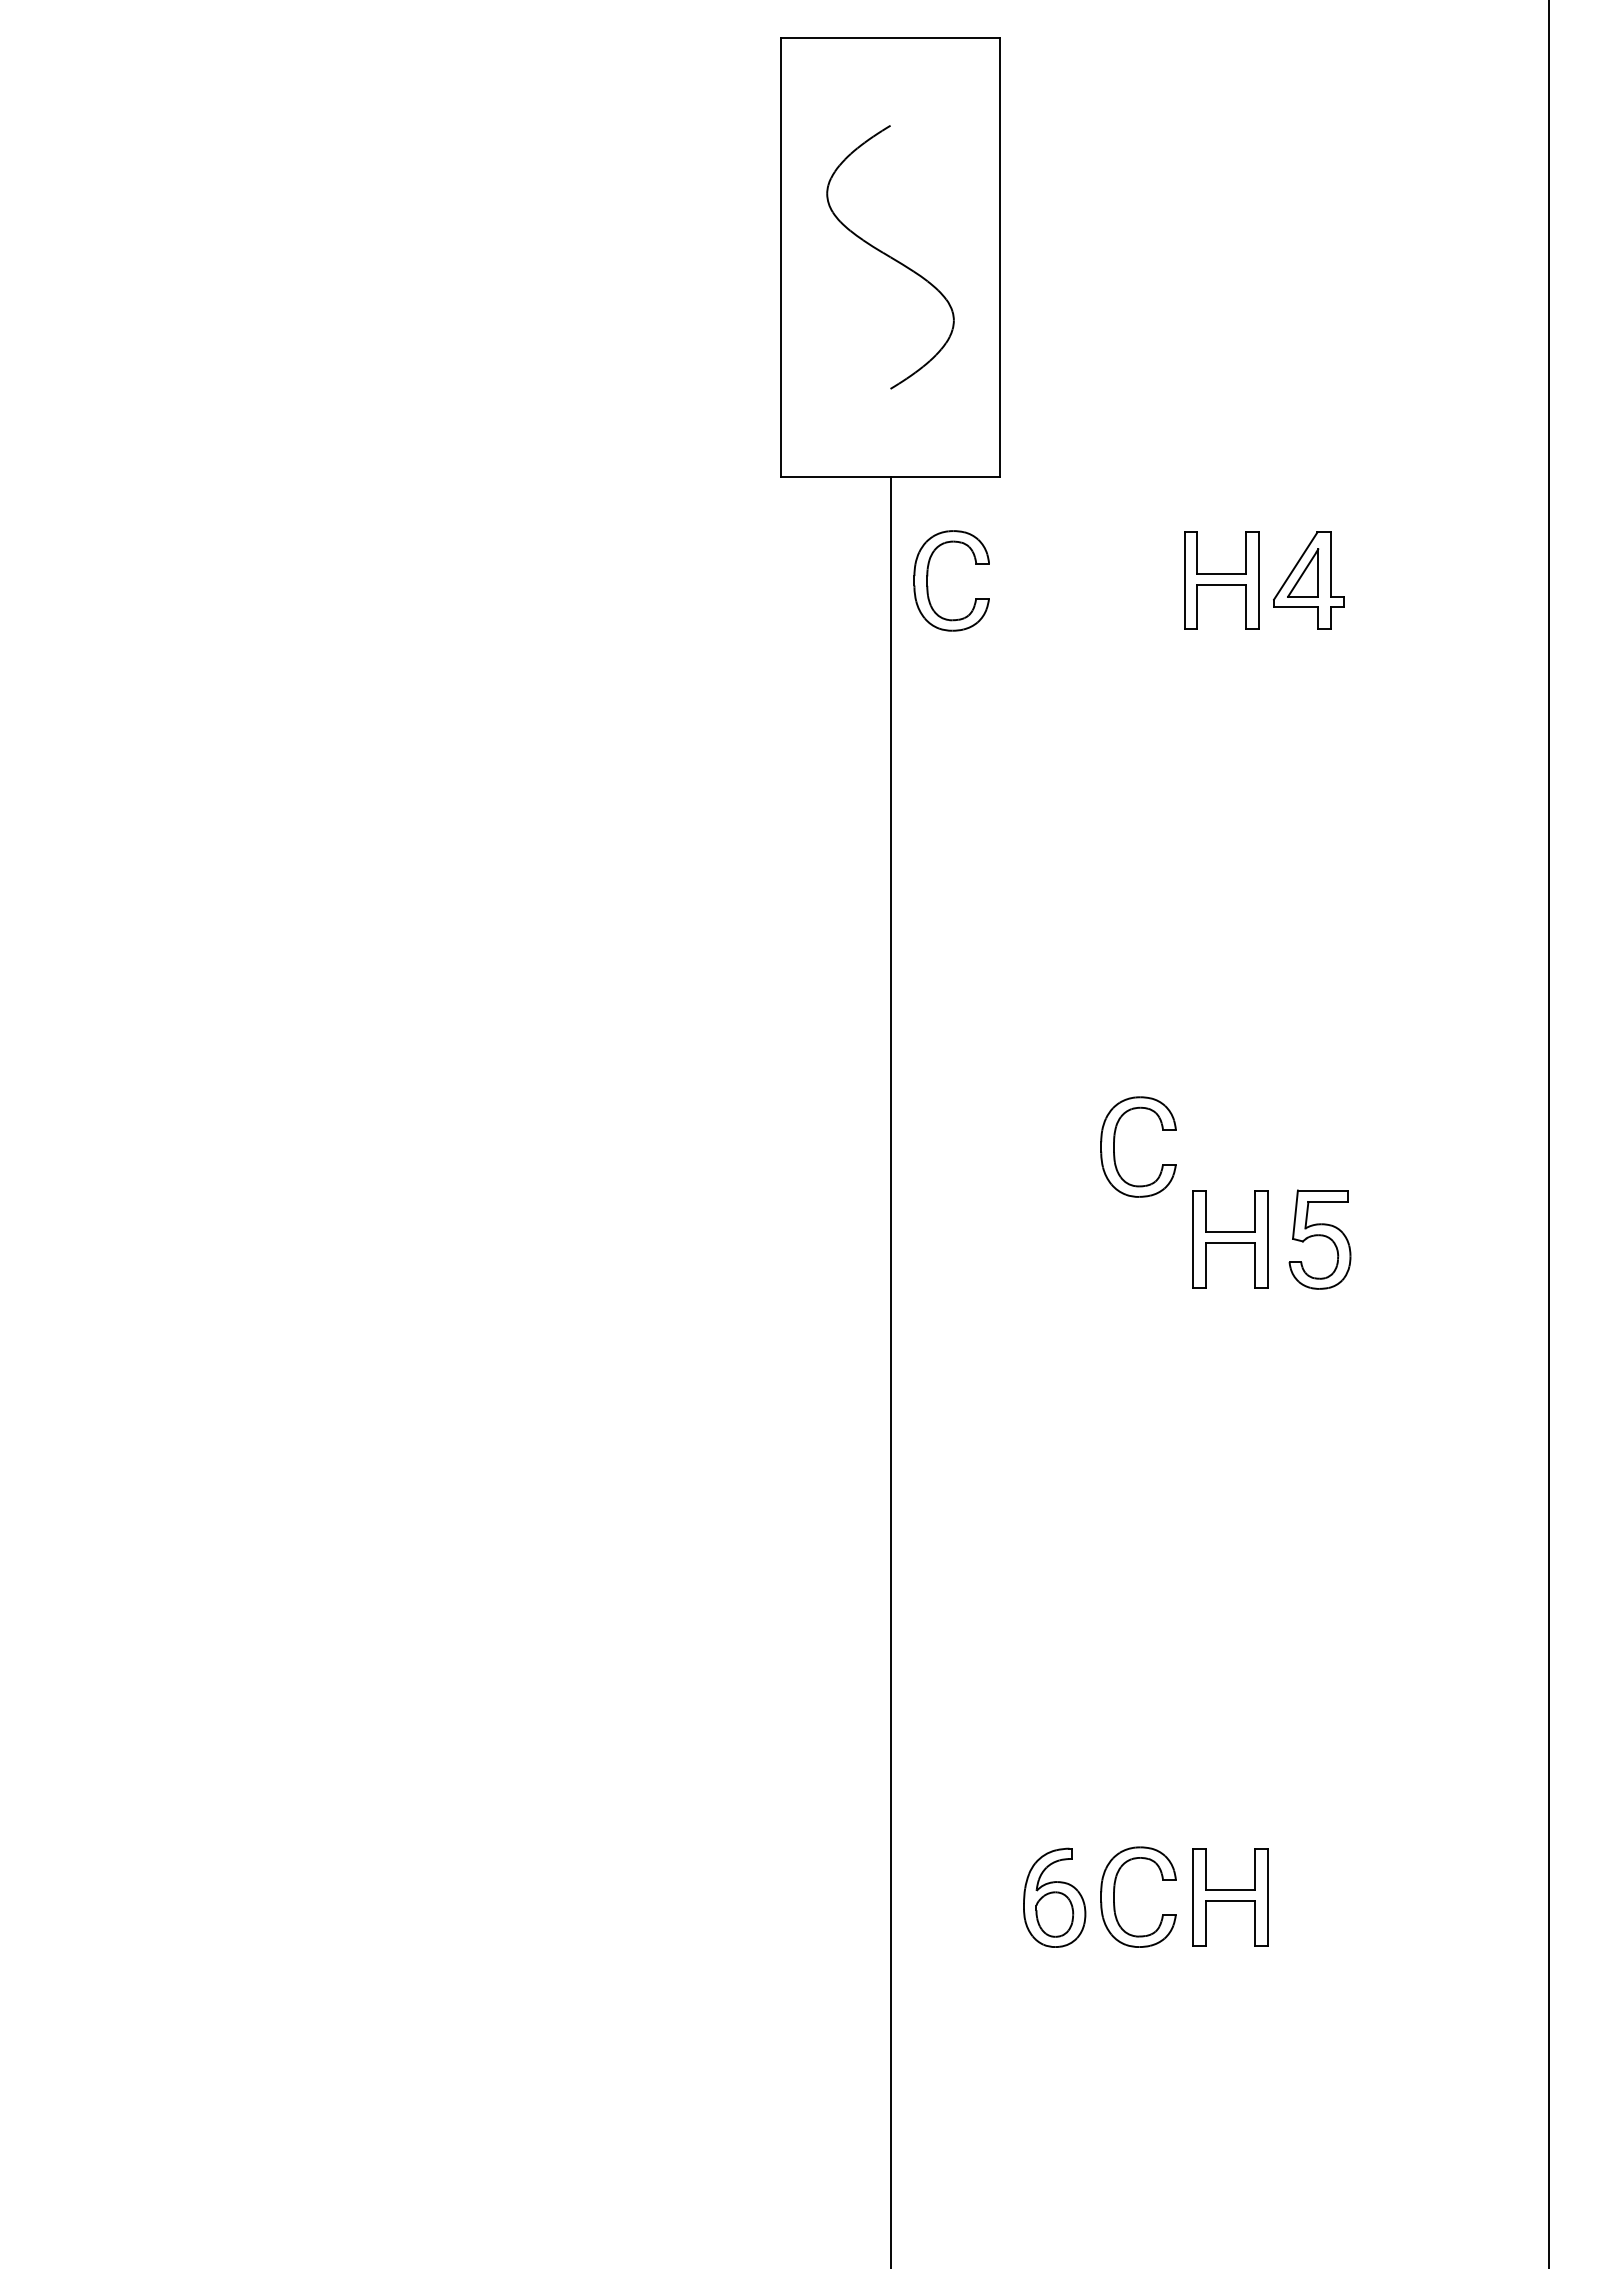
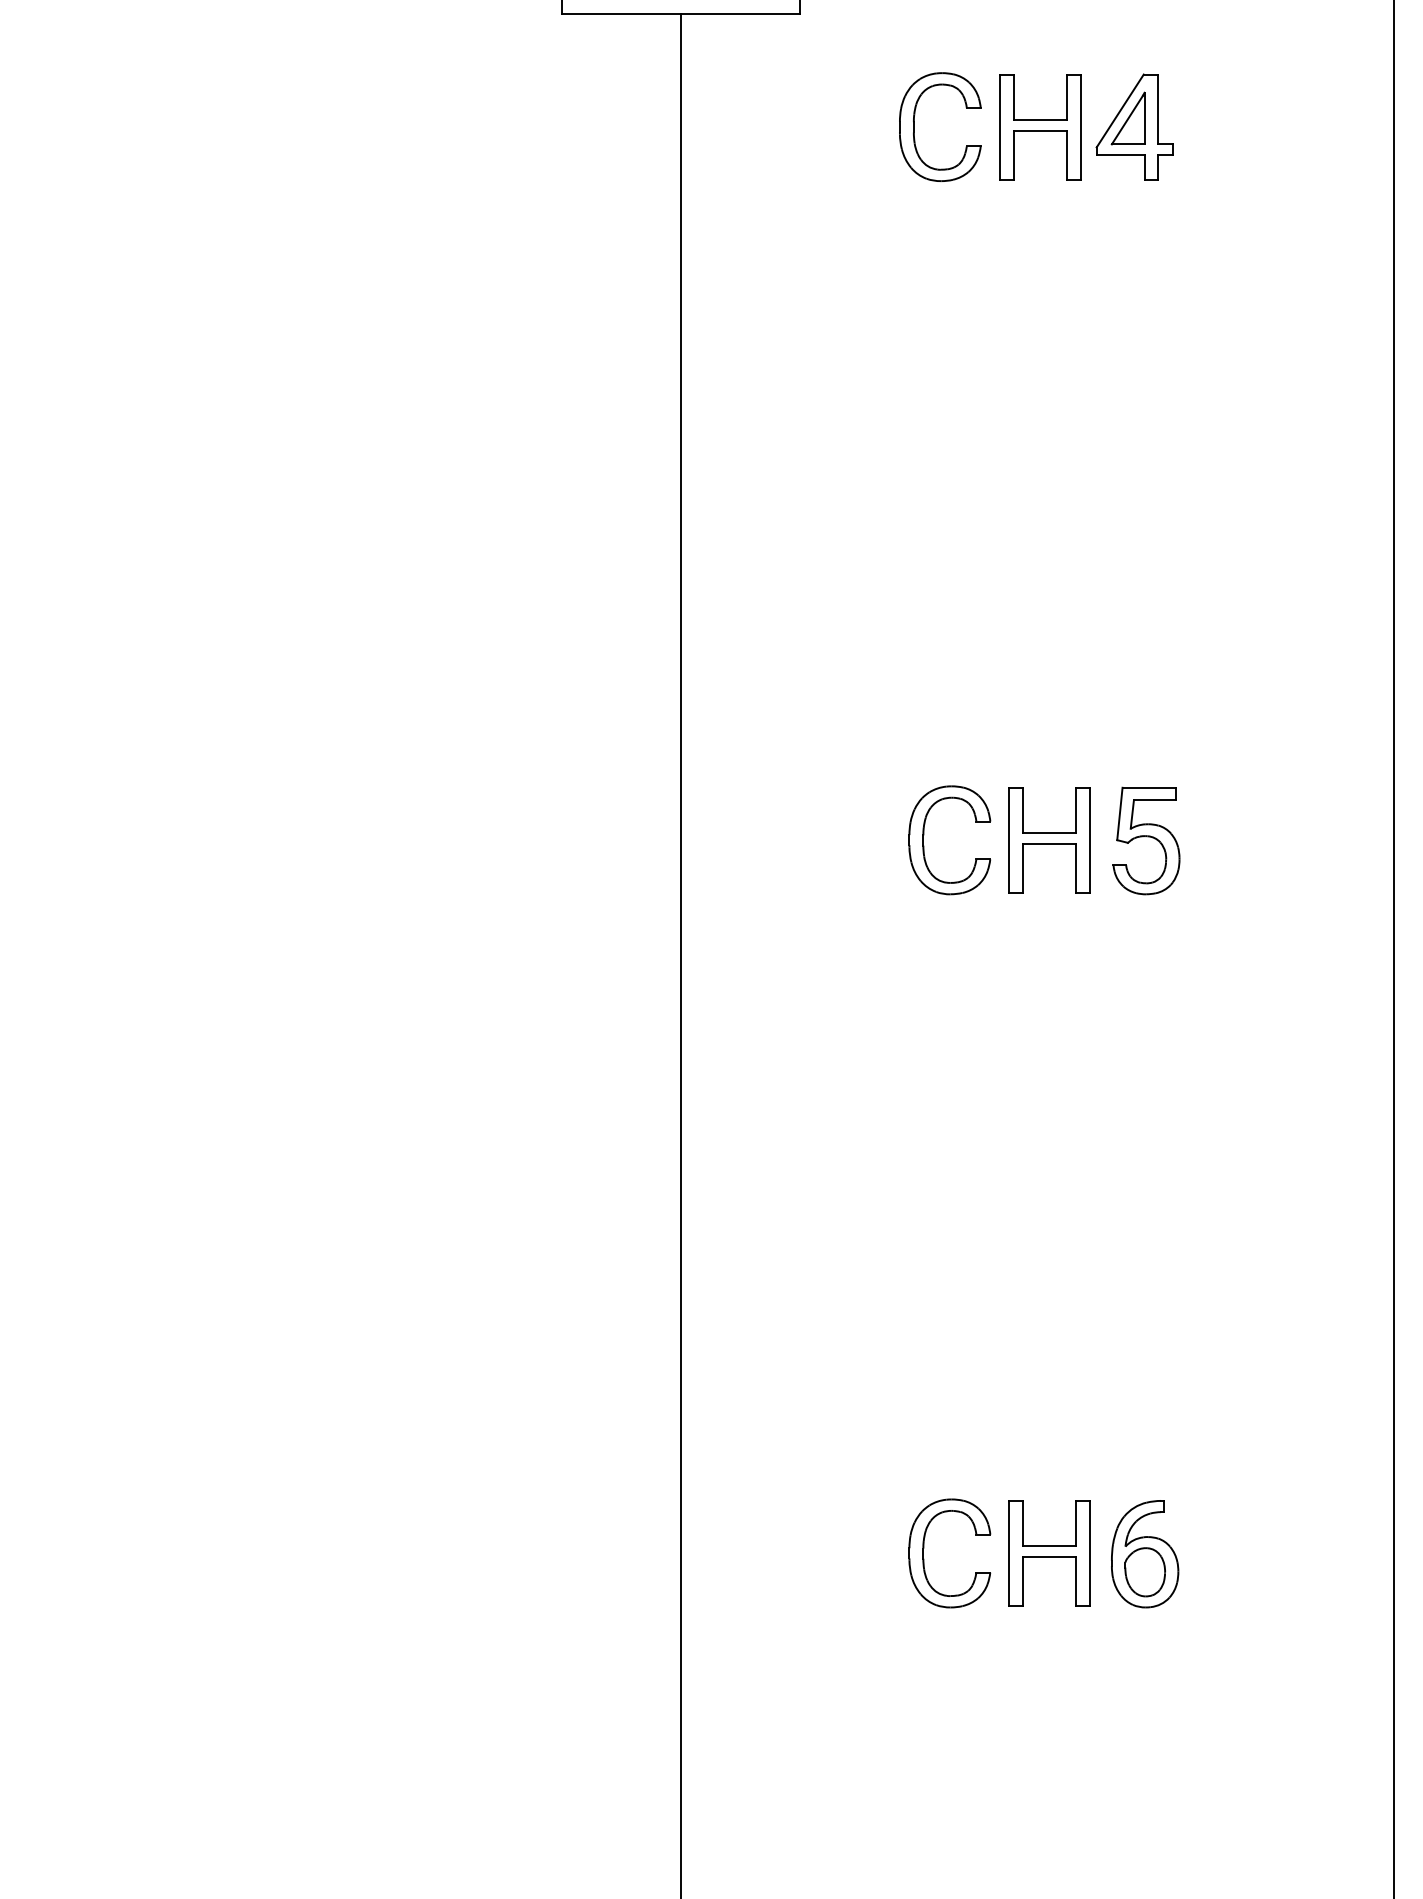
part: (928, 576) -> (915, 122), moved
part: (1114, 1146) -> (923, 839), moved
part: (1054, 1897) -> (1144, 1553), moved

